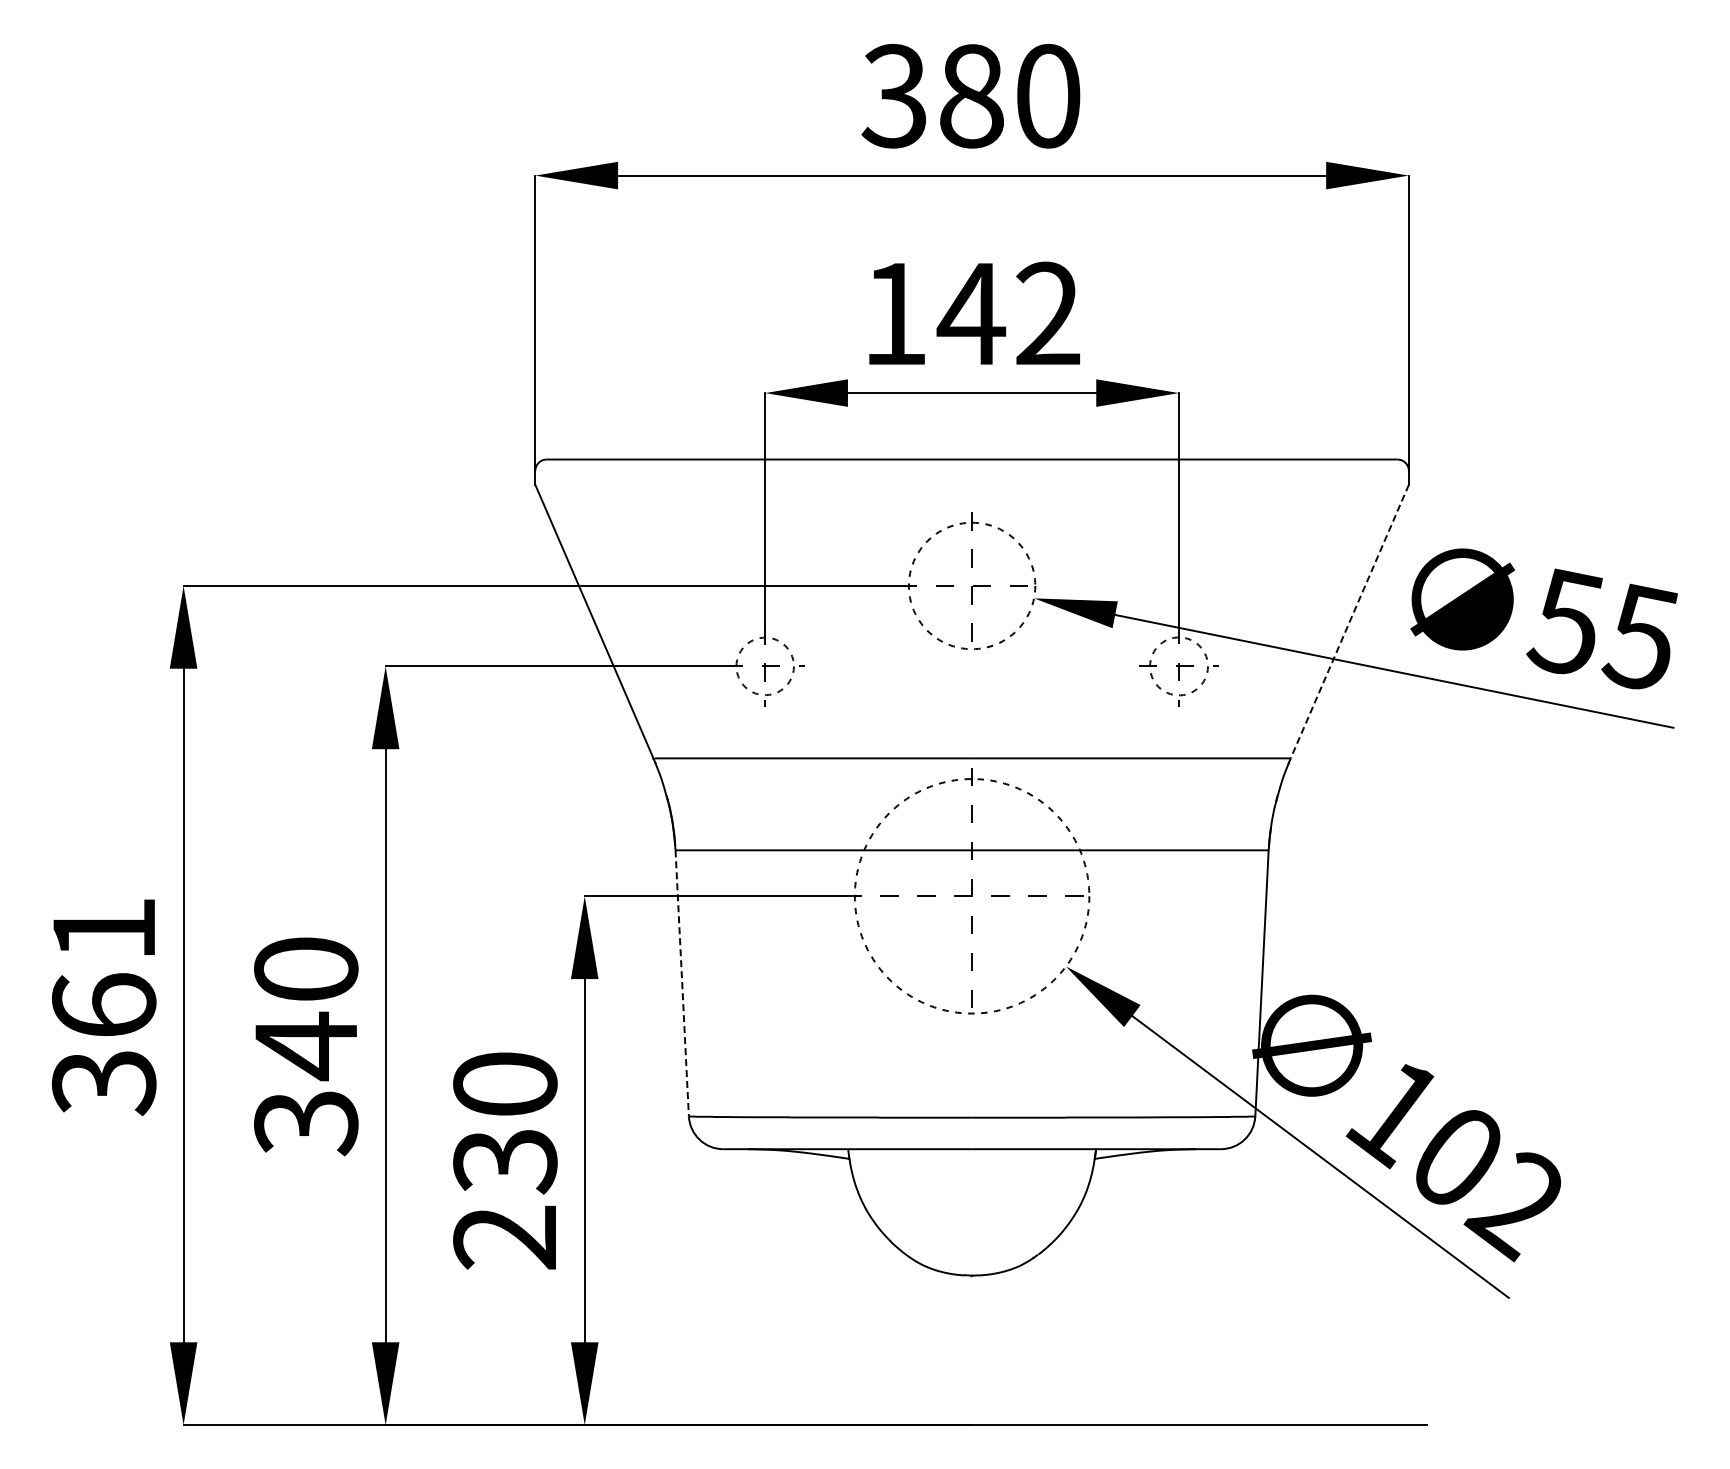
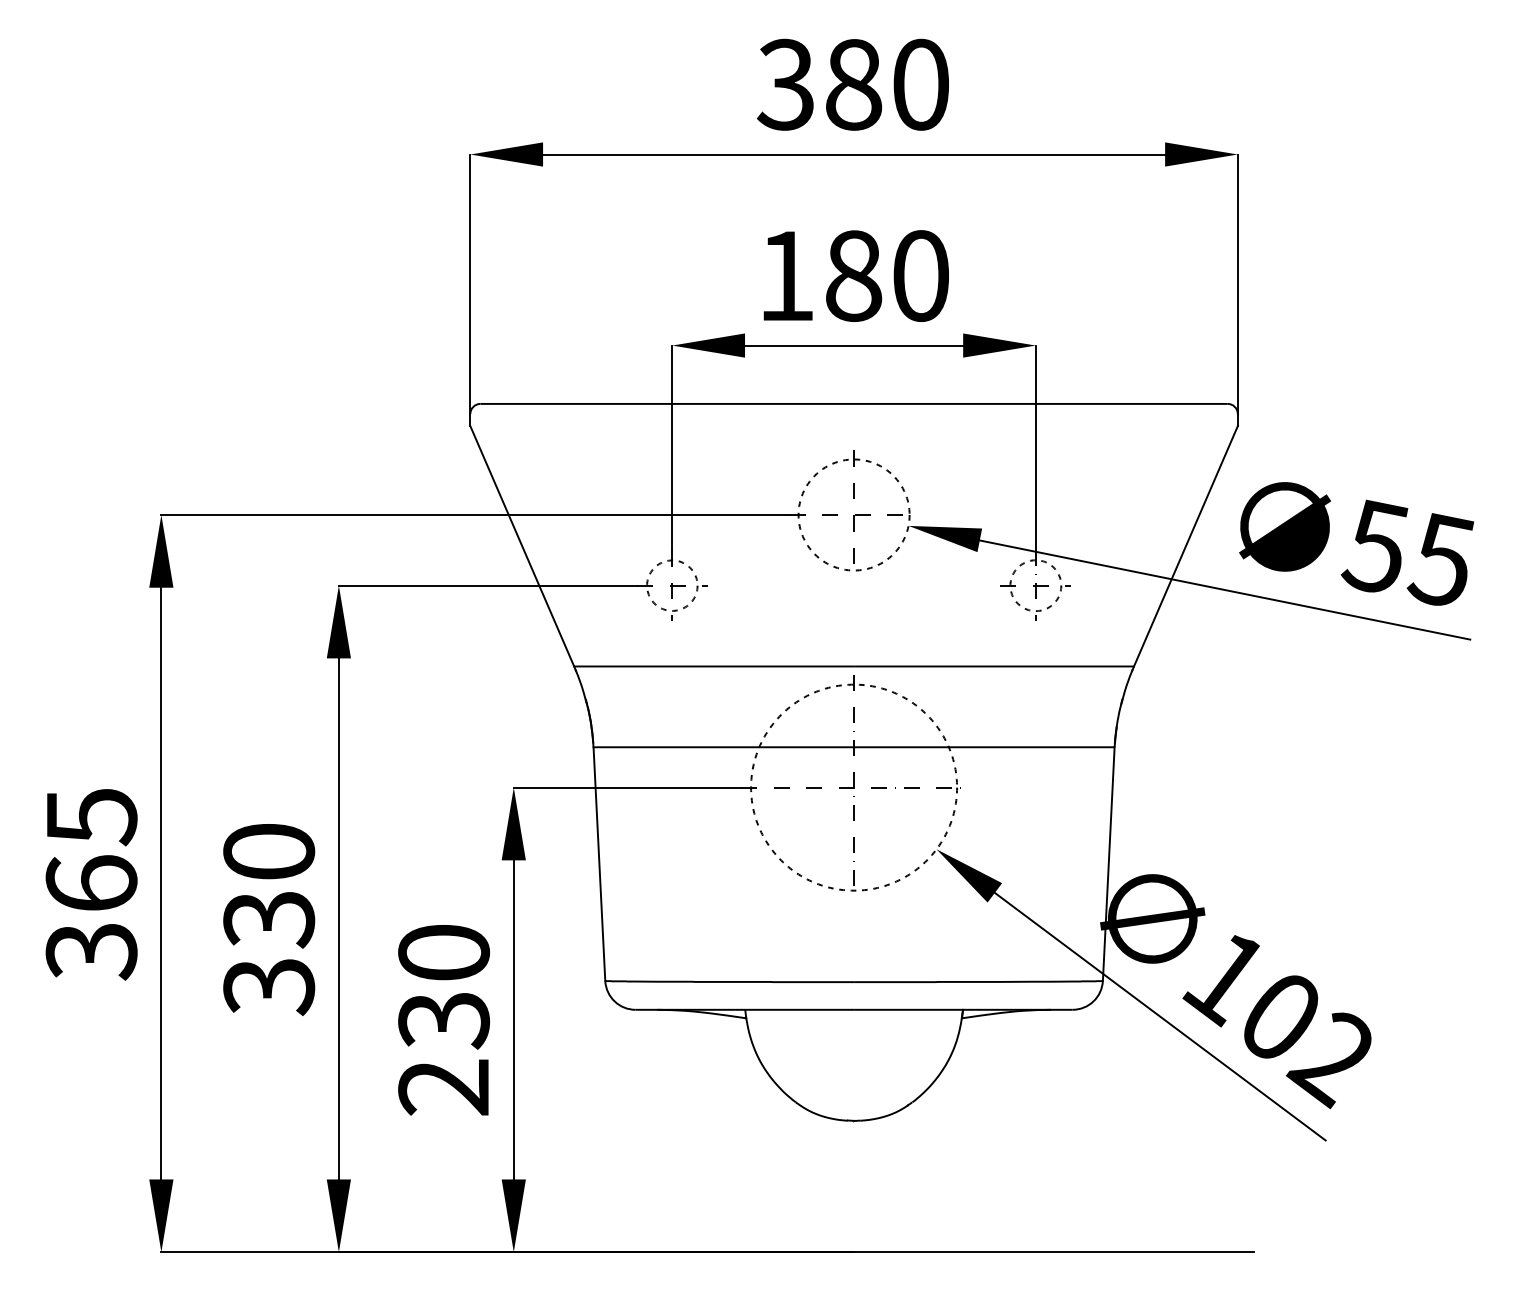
text: (1008, 313) -> (886, 275), 142 -> 180
line: (1349, 621) -> (1185, 546), dashed -> solid
text: (104, 930) -> (91, 817), 361 -> 365
line: (682, 983) -> (599, 864), dashed -> solid
text: (306, 1046) -> (269, 919), 340 -> 330

